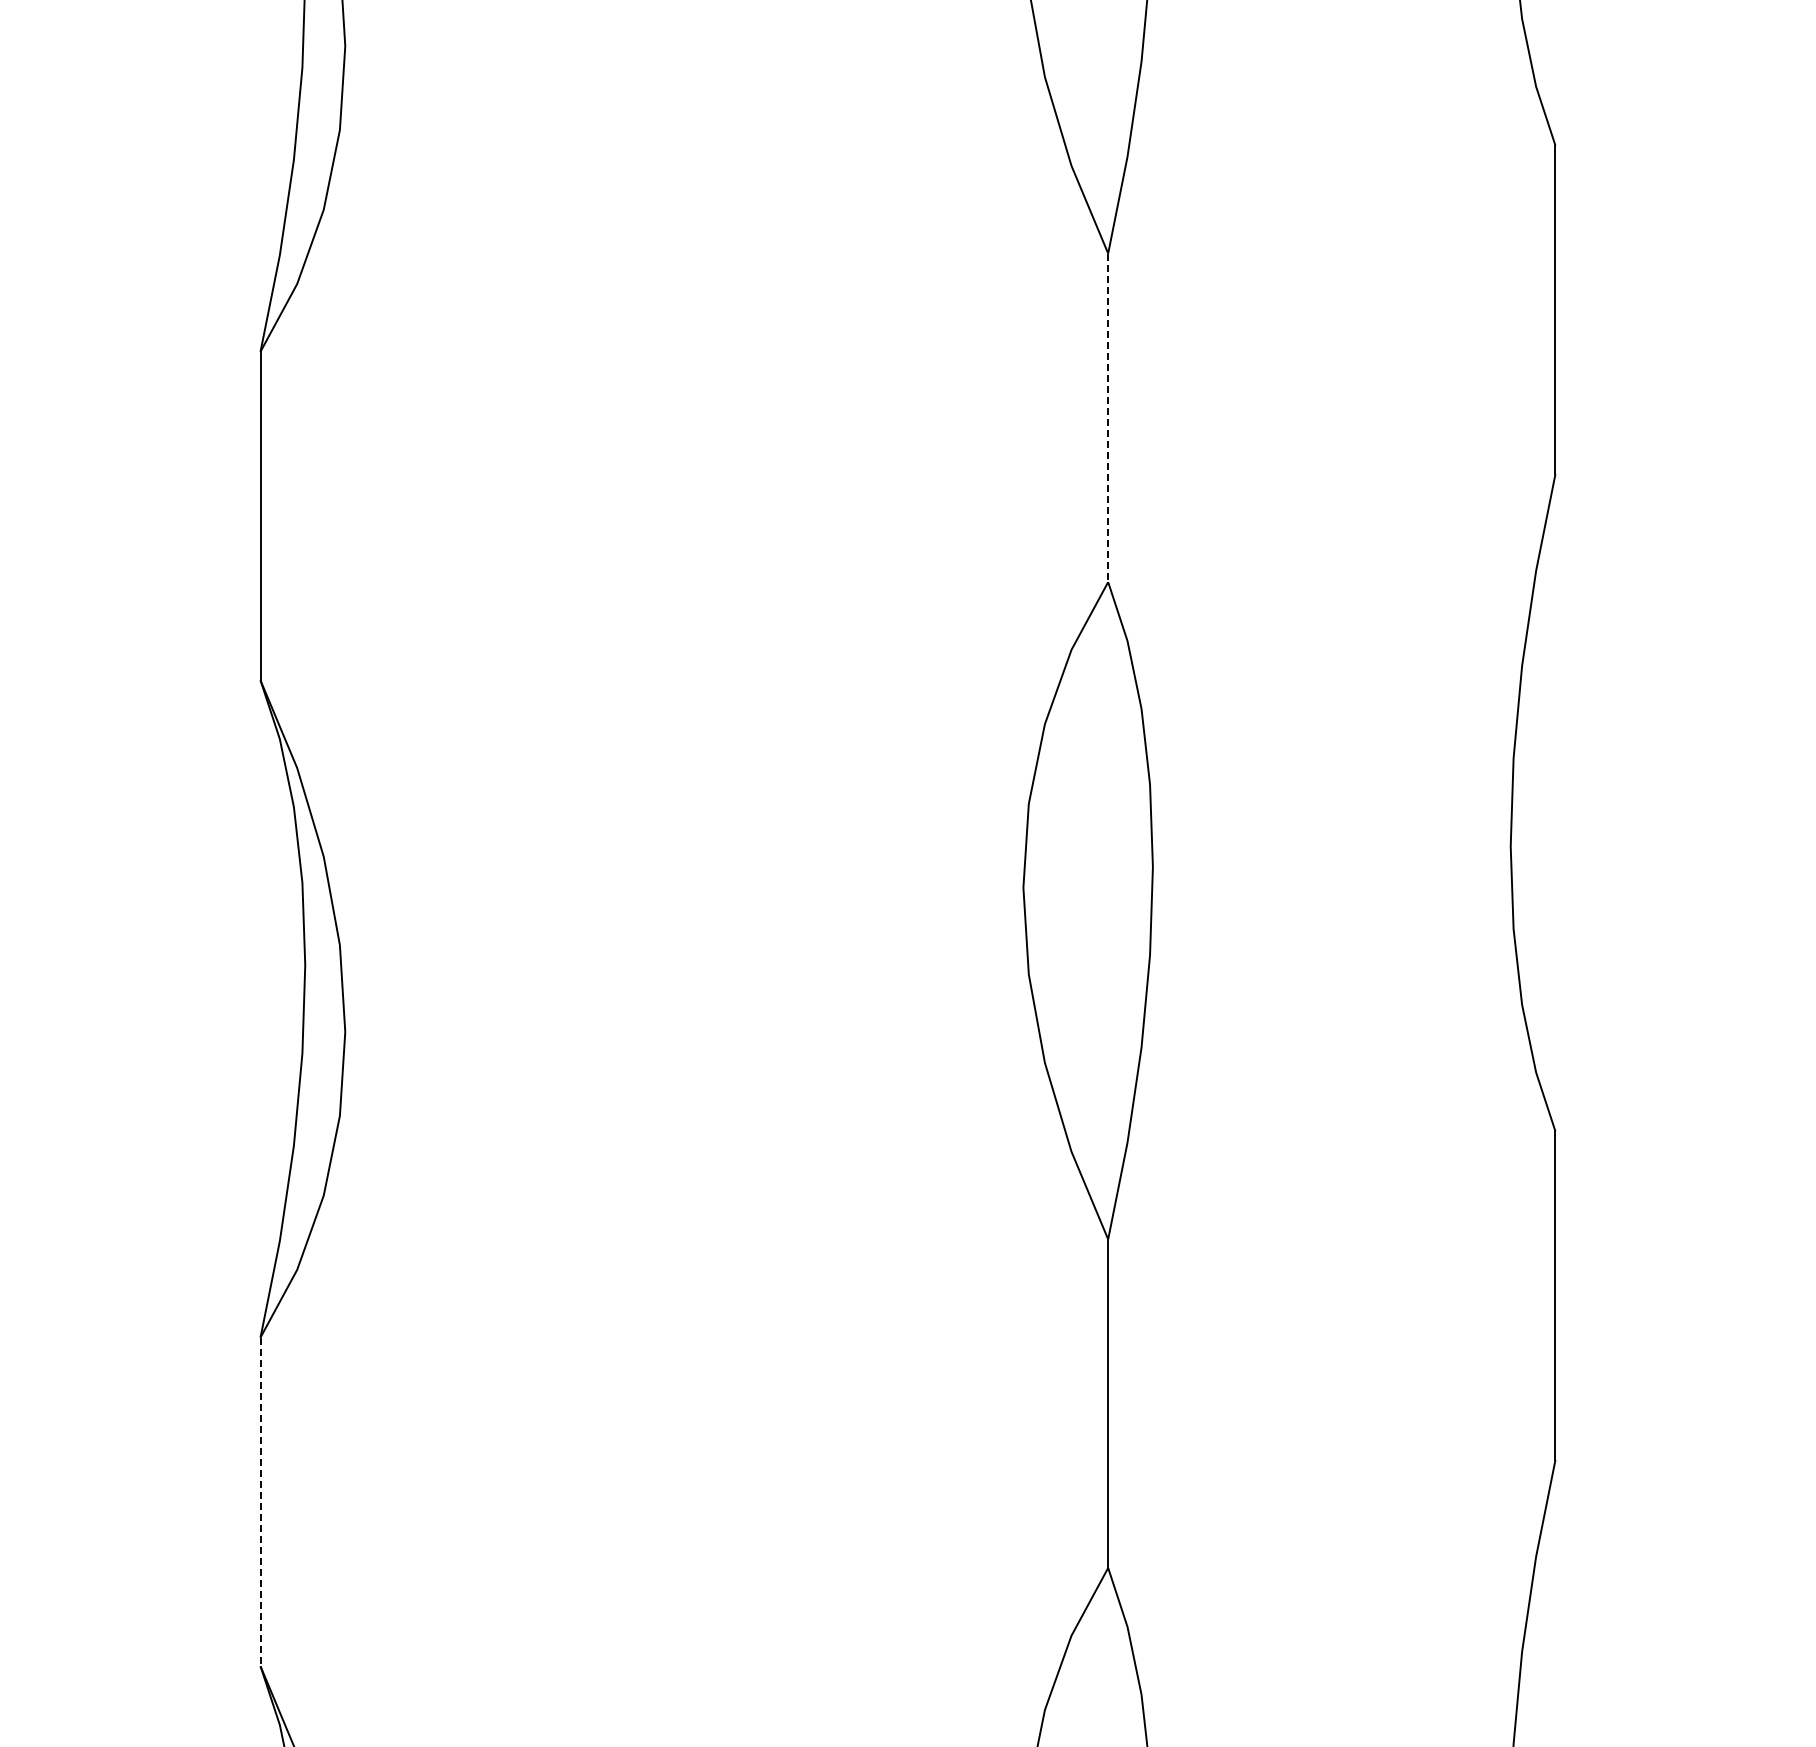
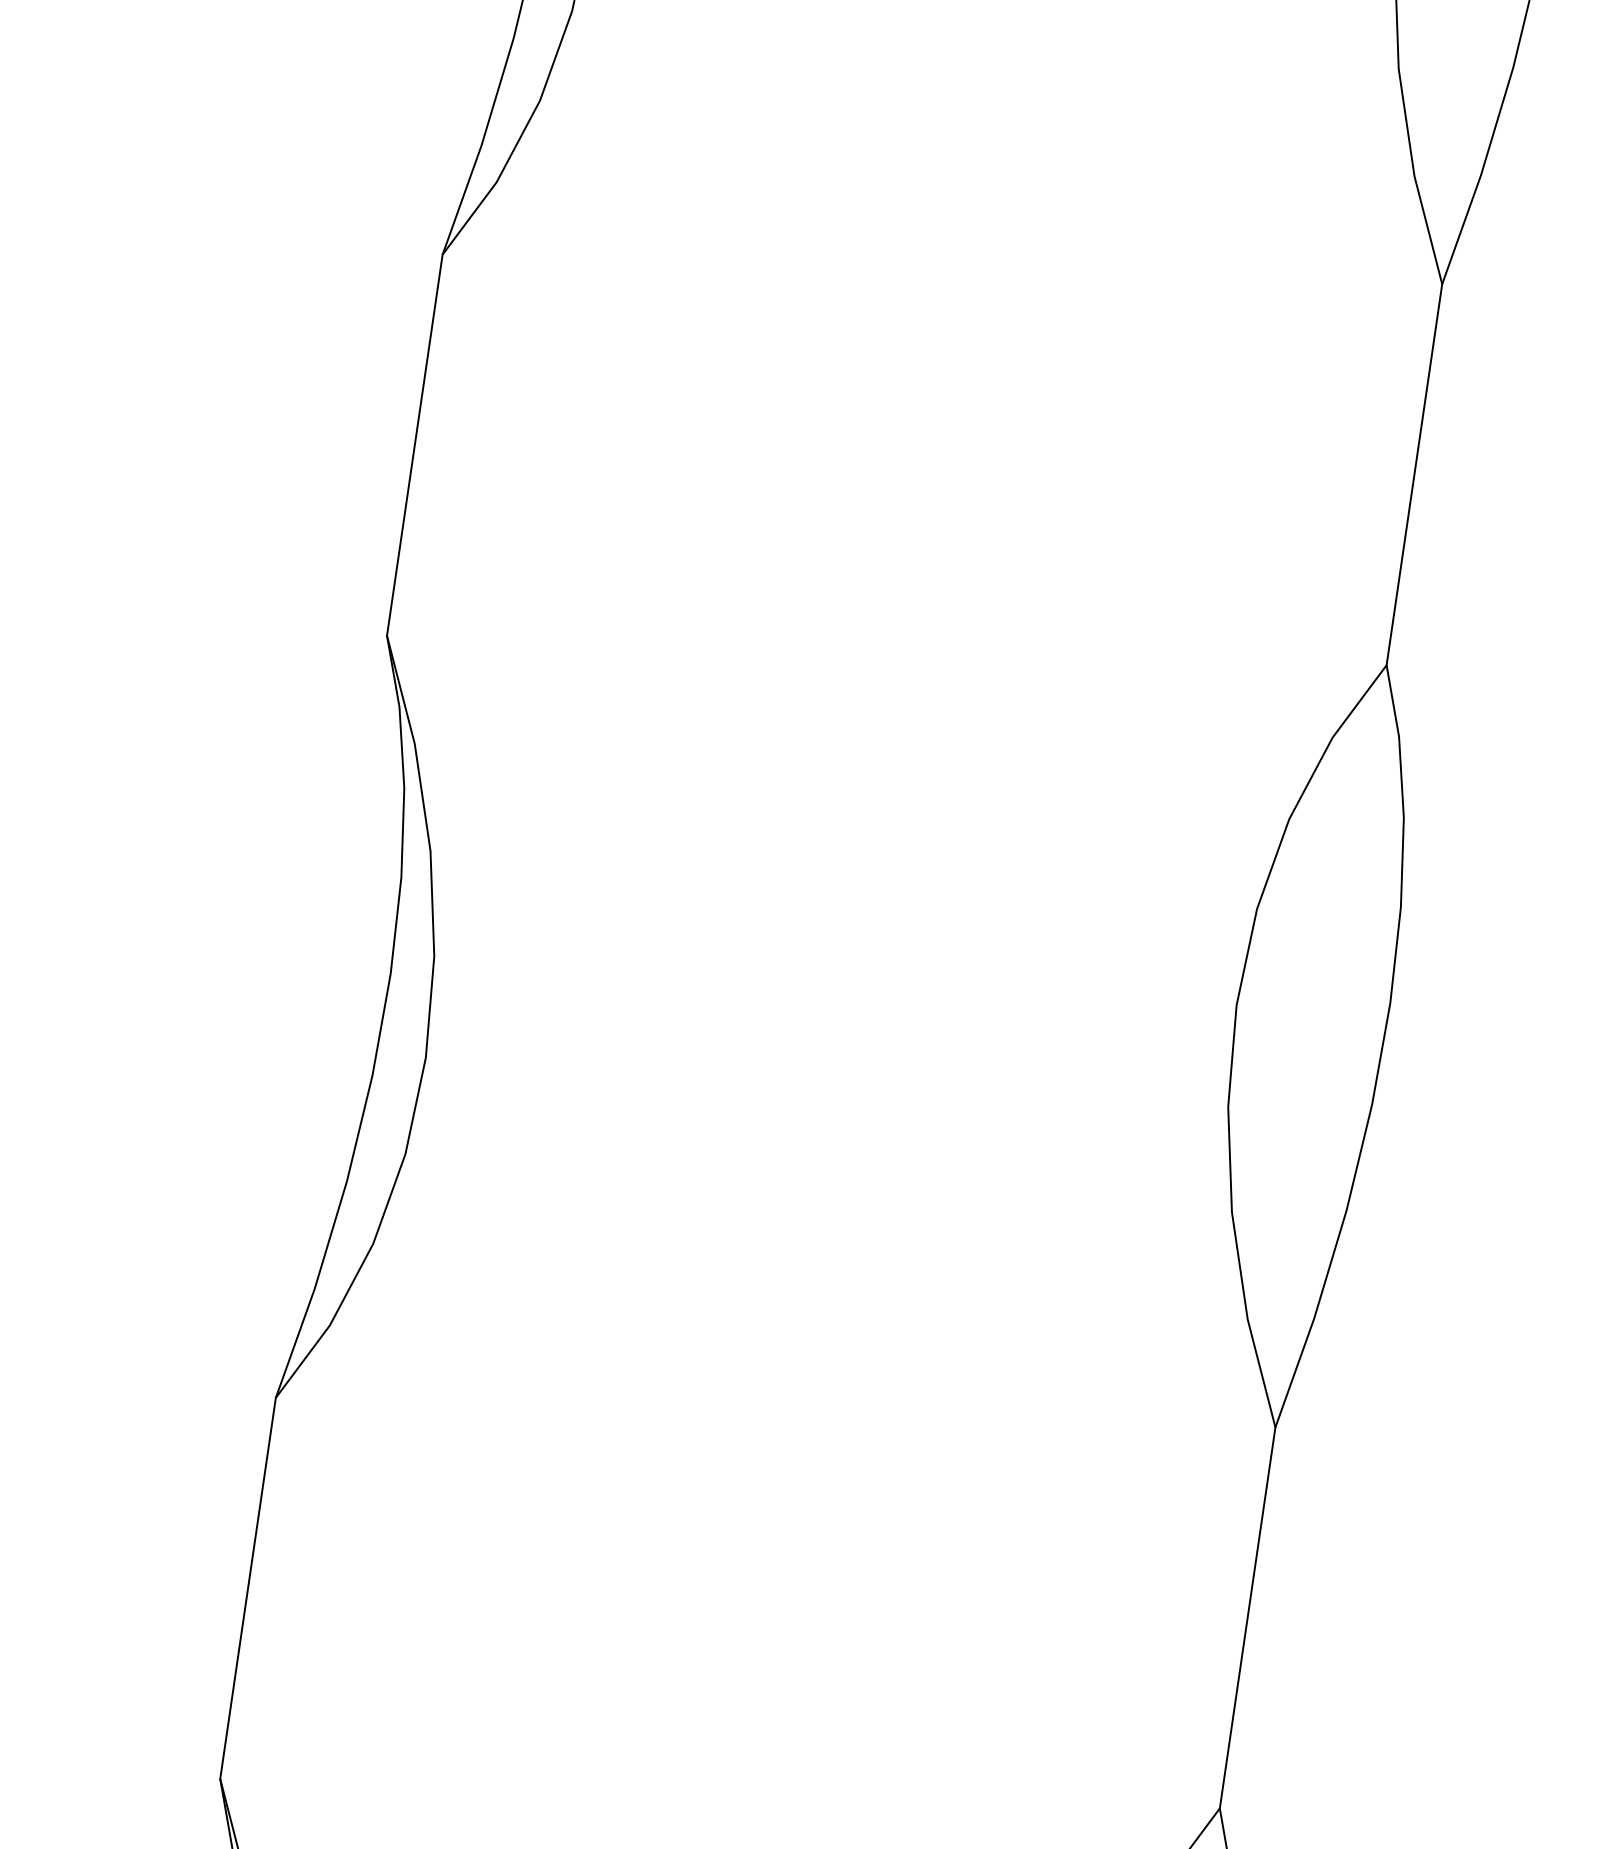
line: (1108, 418) -> (1414, 475), dashed -> solid
line: (260, 1502) -> (247, 1589), dashed -> solid

